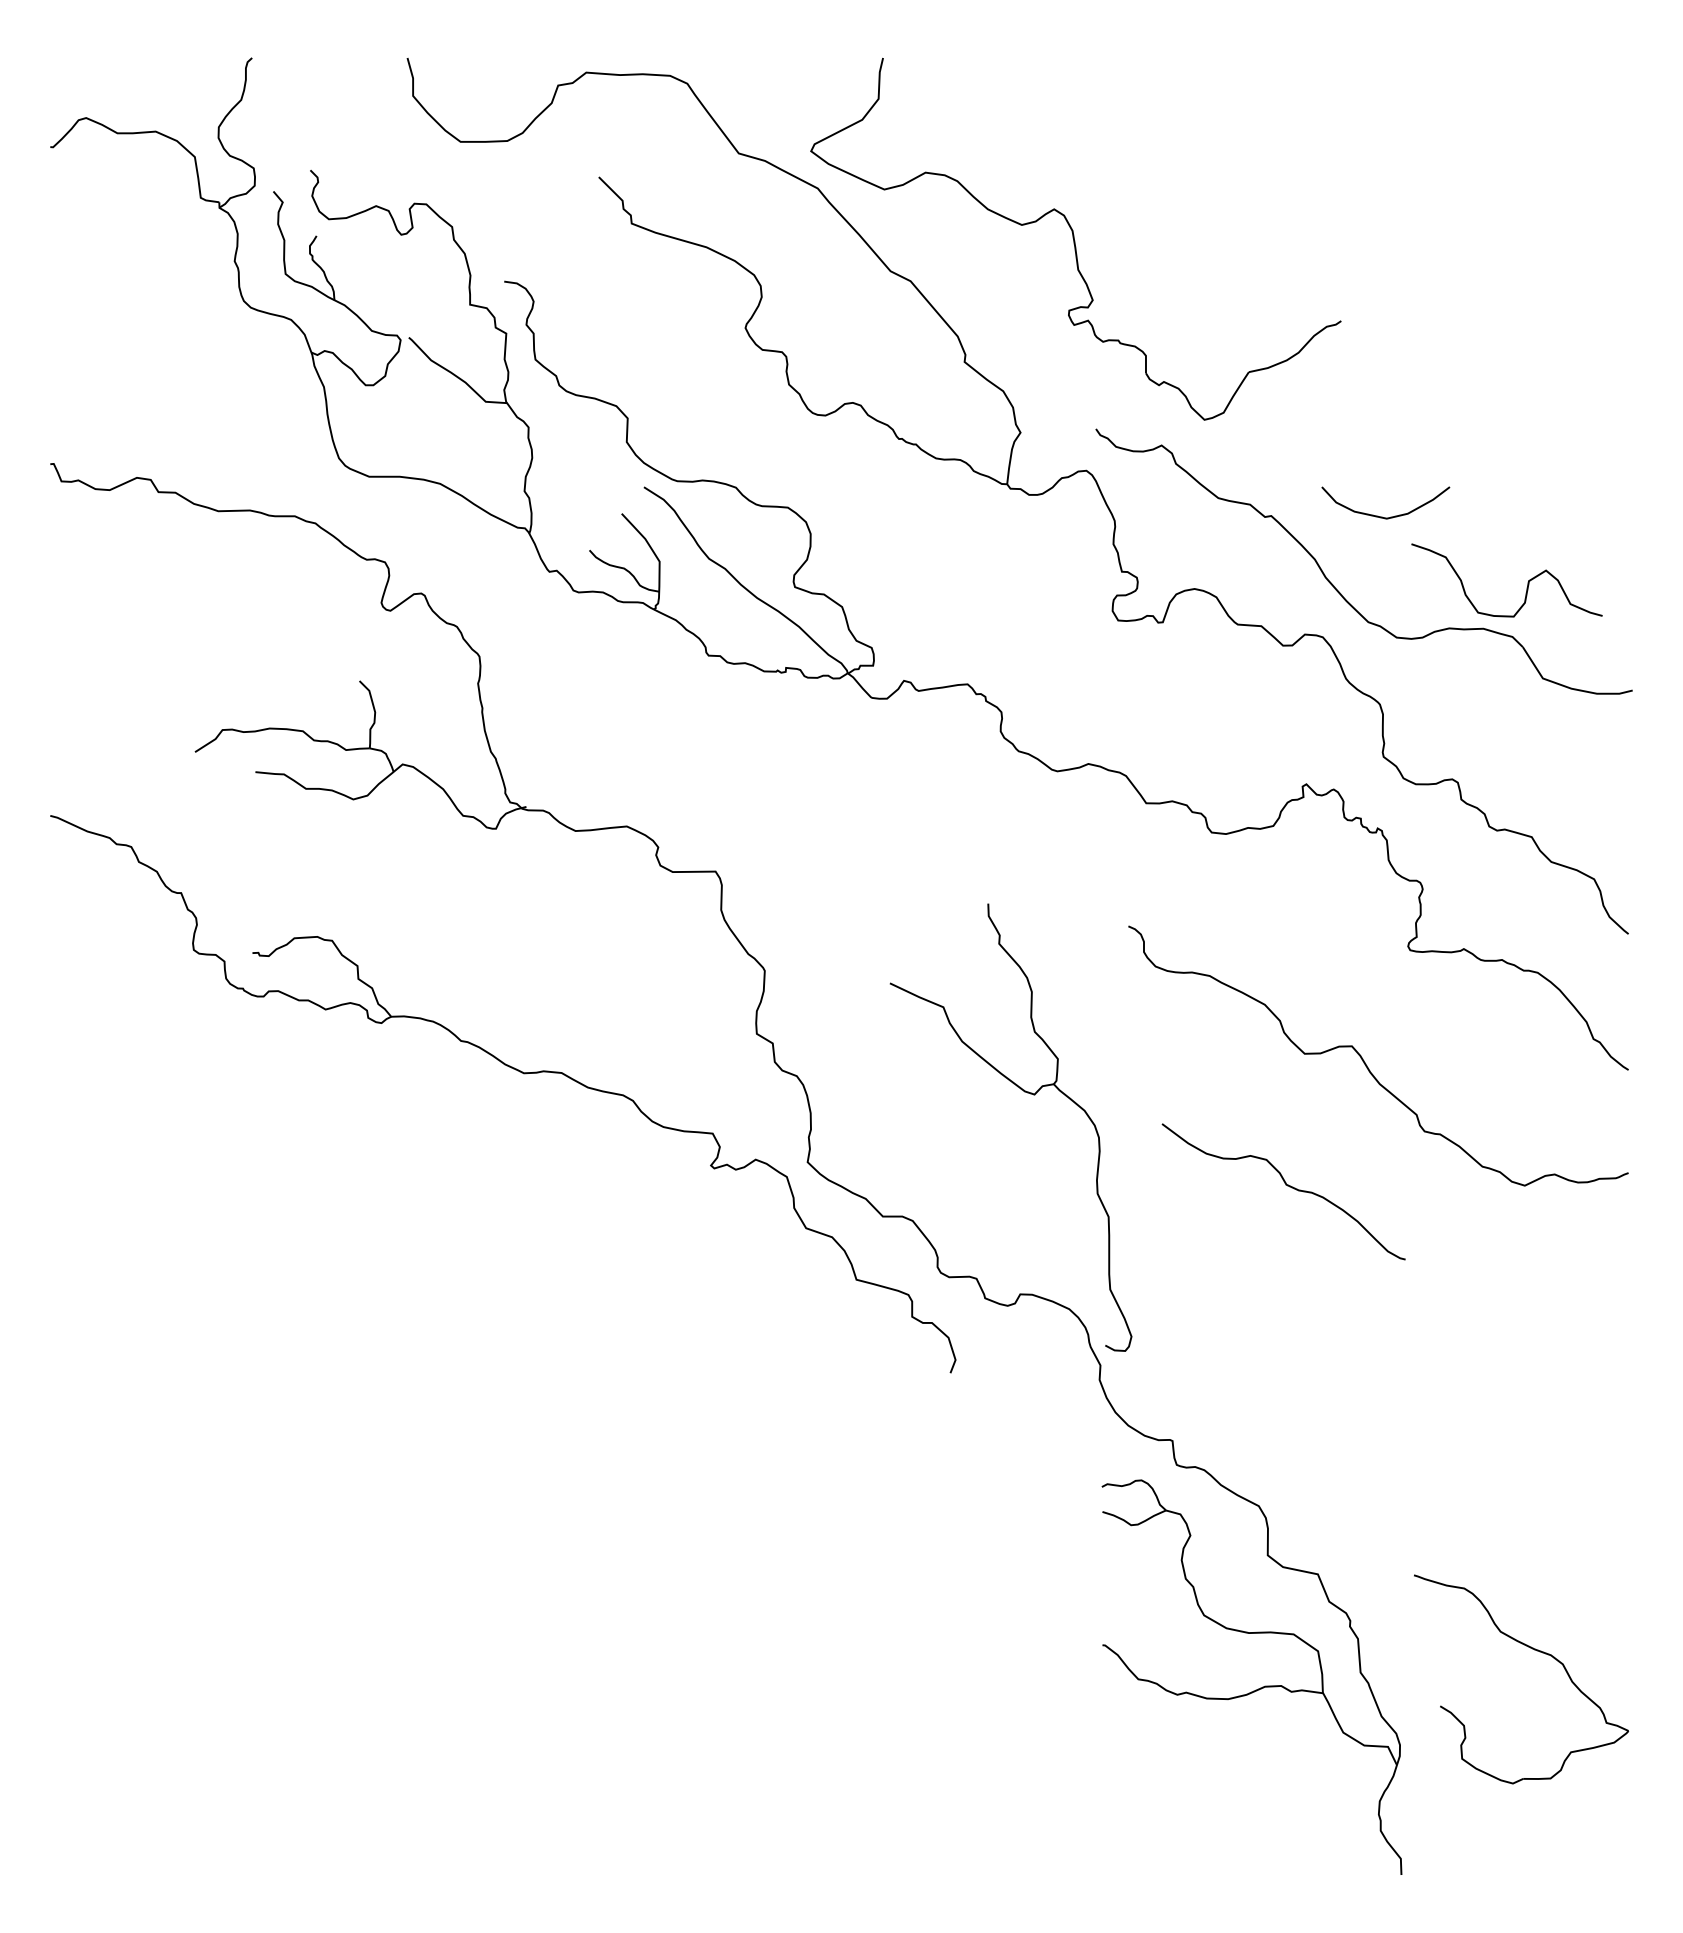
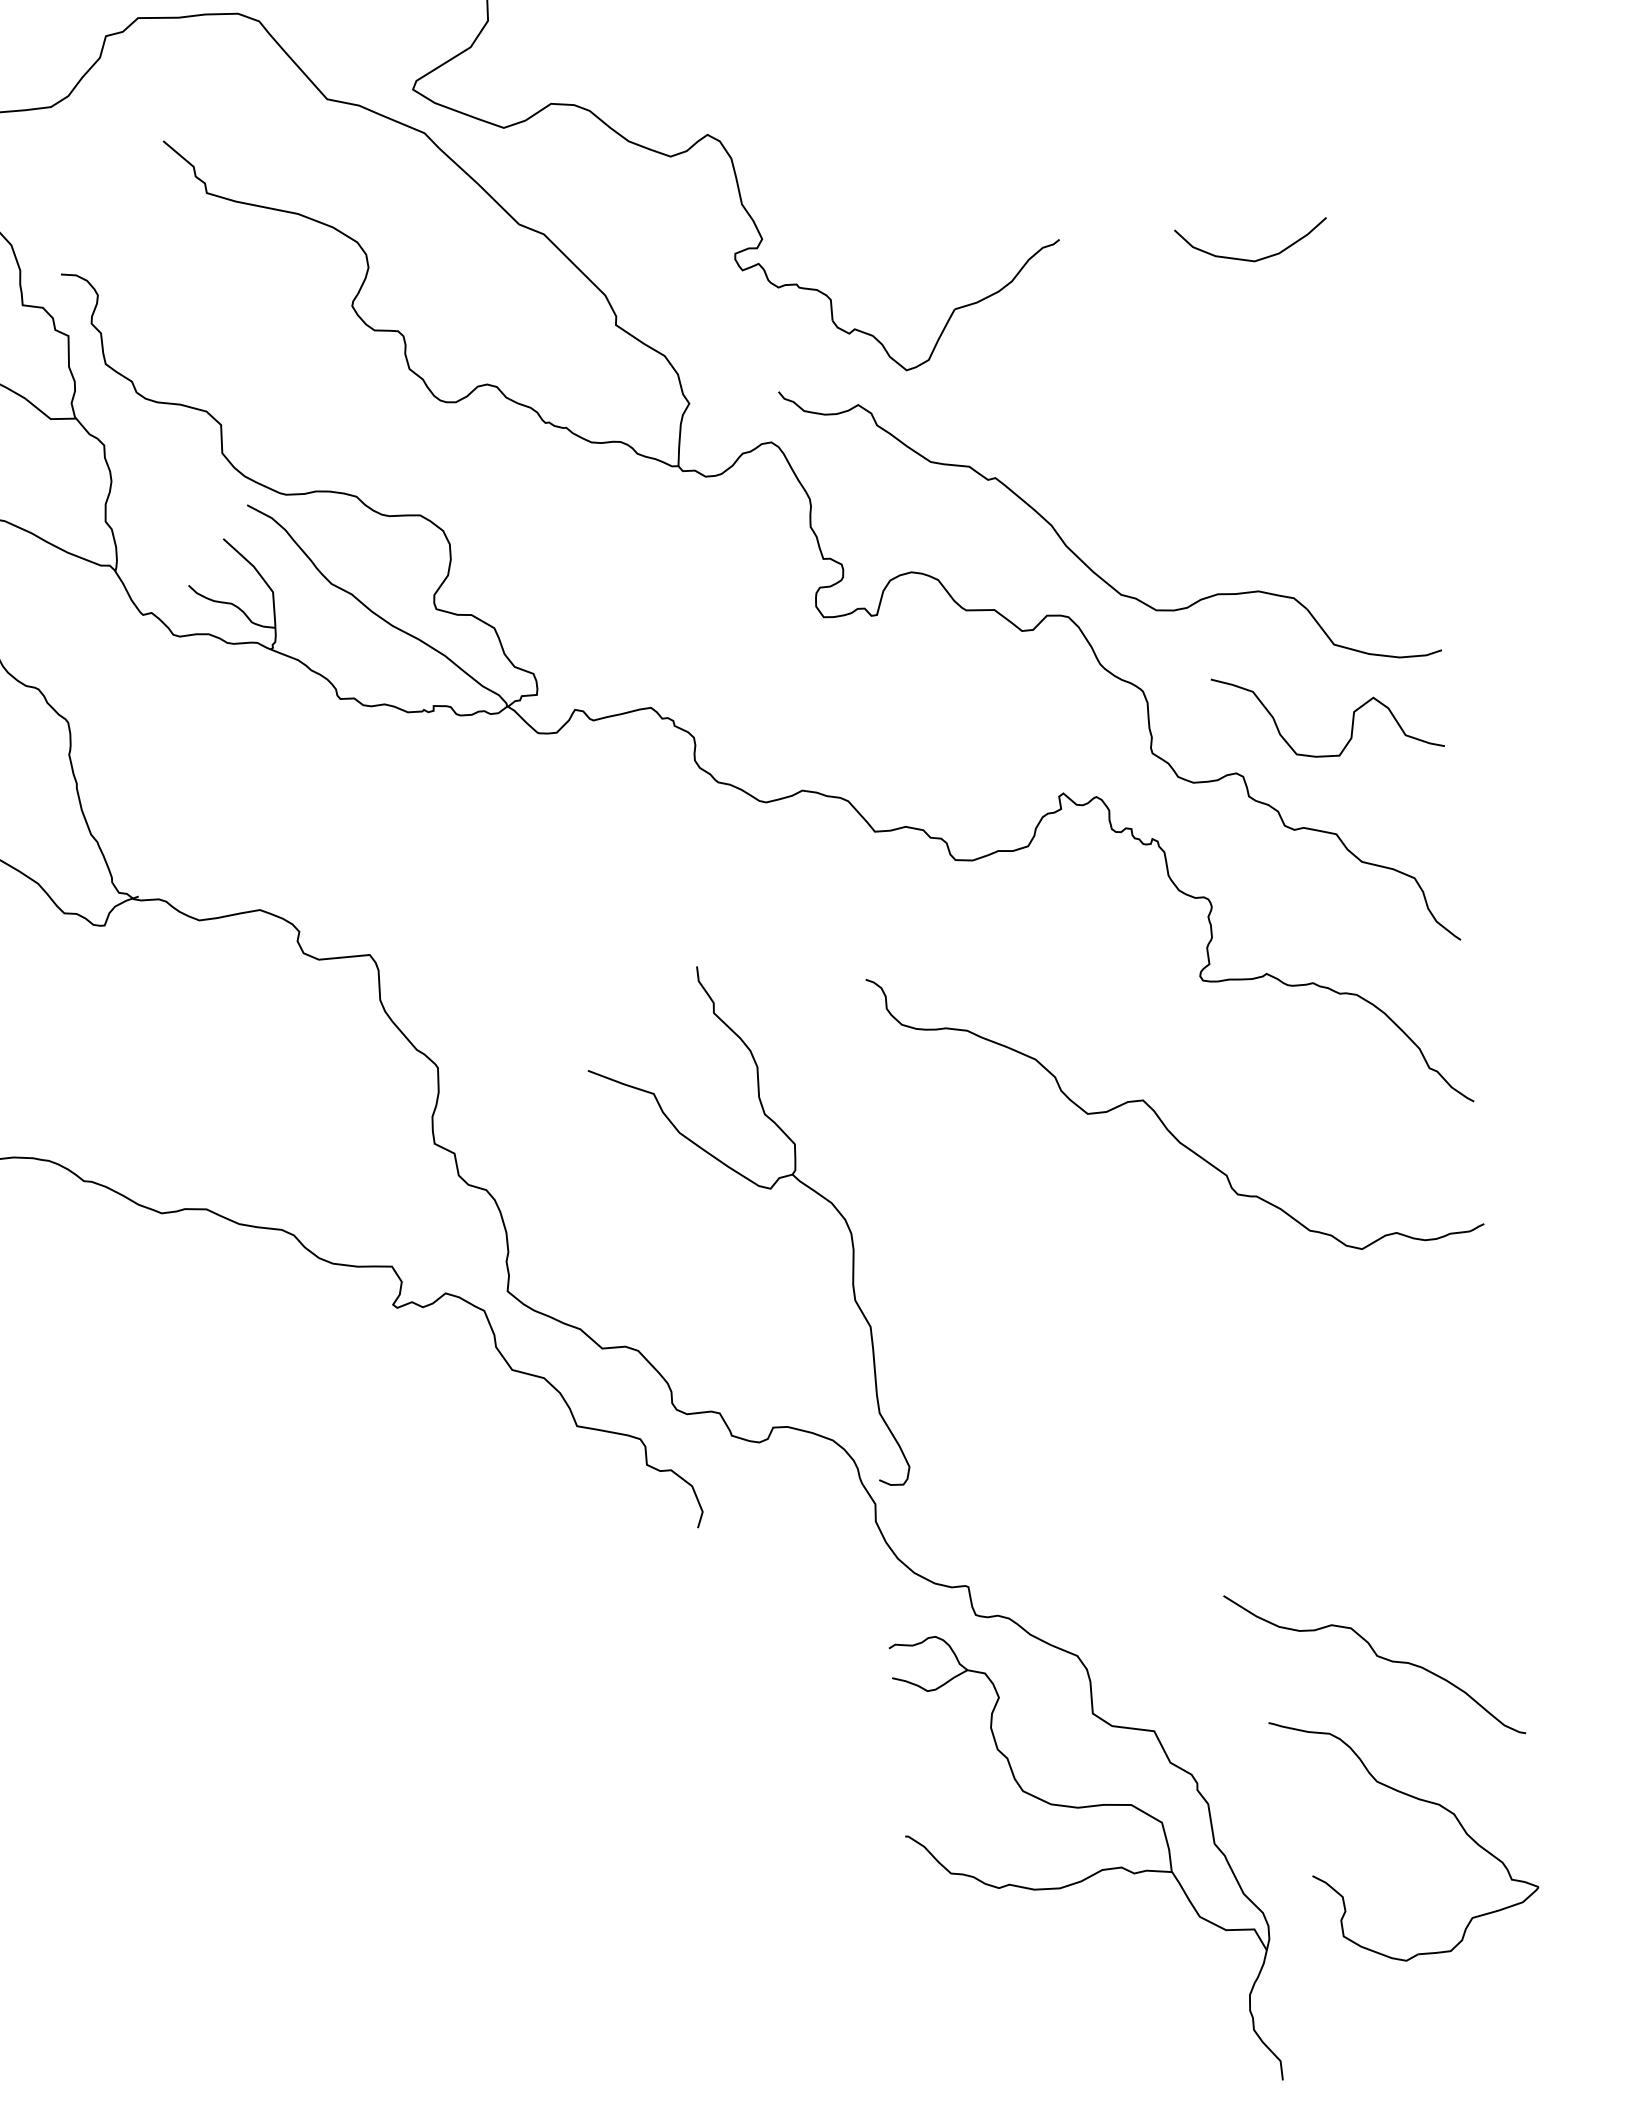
curve: (1382, 516) -> (1249, 259), moved
curve: (1527, 582) -> (1352, 713), moved
curve: (1285, 1185) -> (1376, 1656), moved

